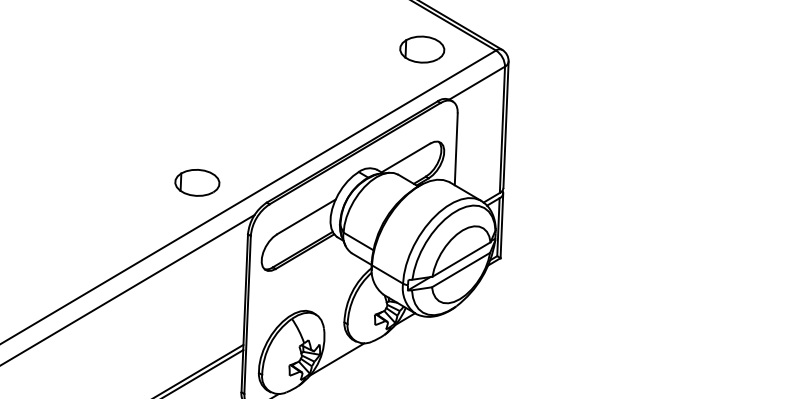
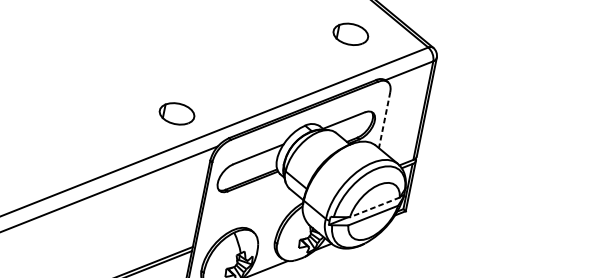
part: (422, 49) -> (351, 34), moved
line: (456, 149) -> (384, 120), solid -> dashed
line: (461, 259) -> (374, 207), solid -> dashed

